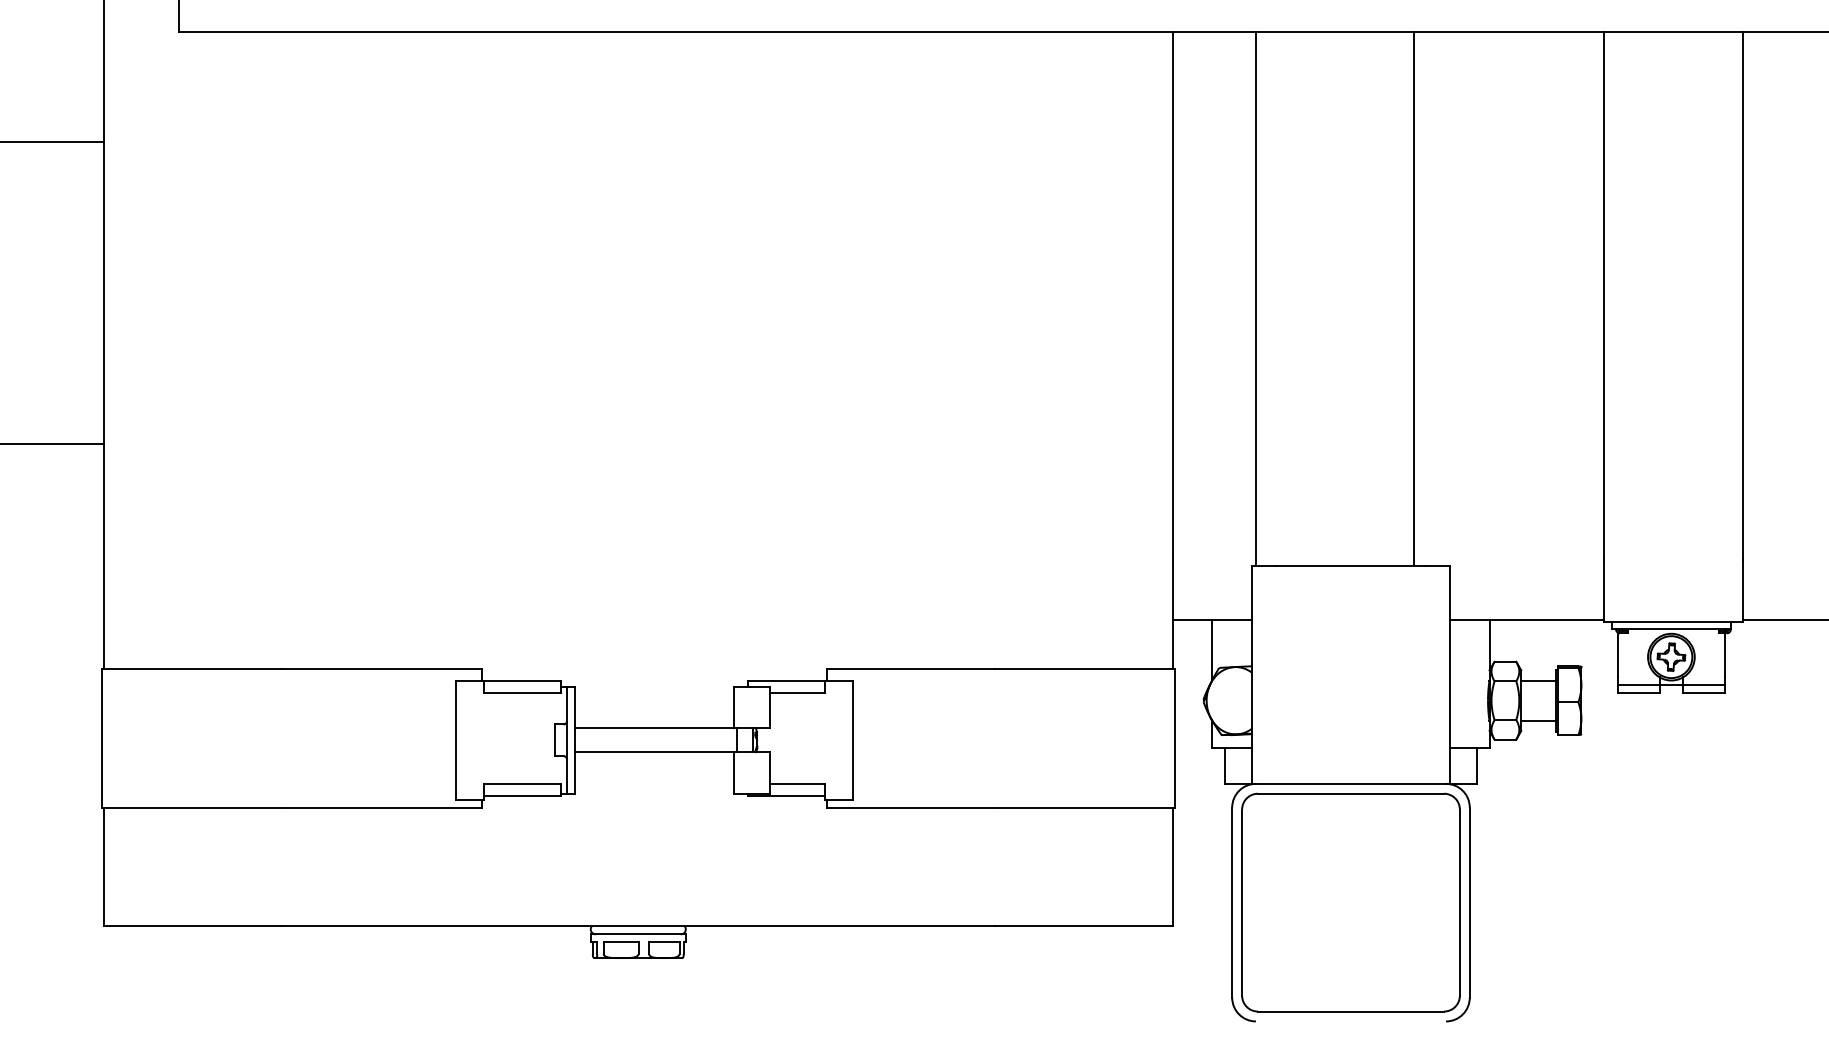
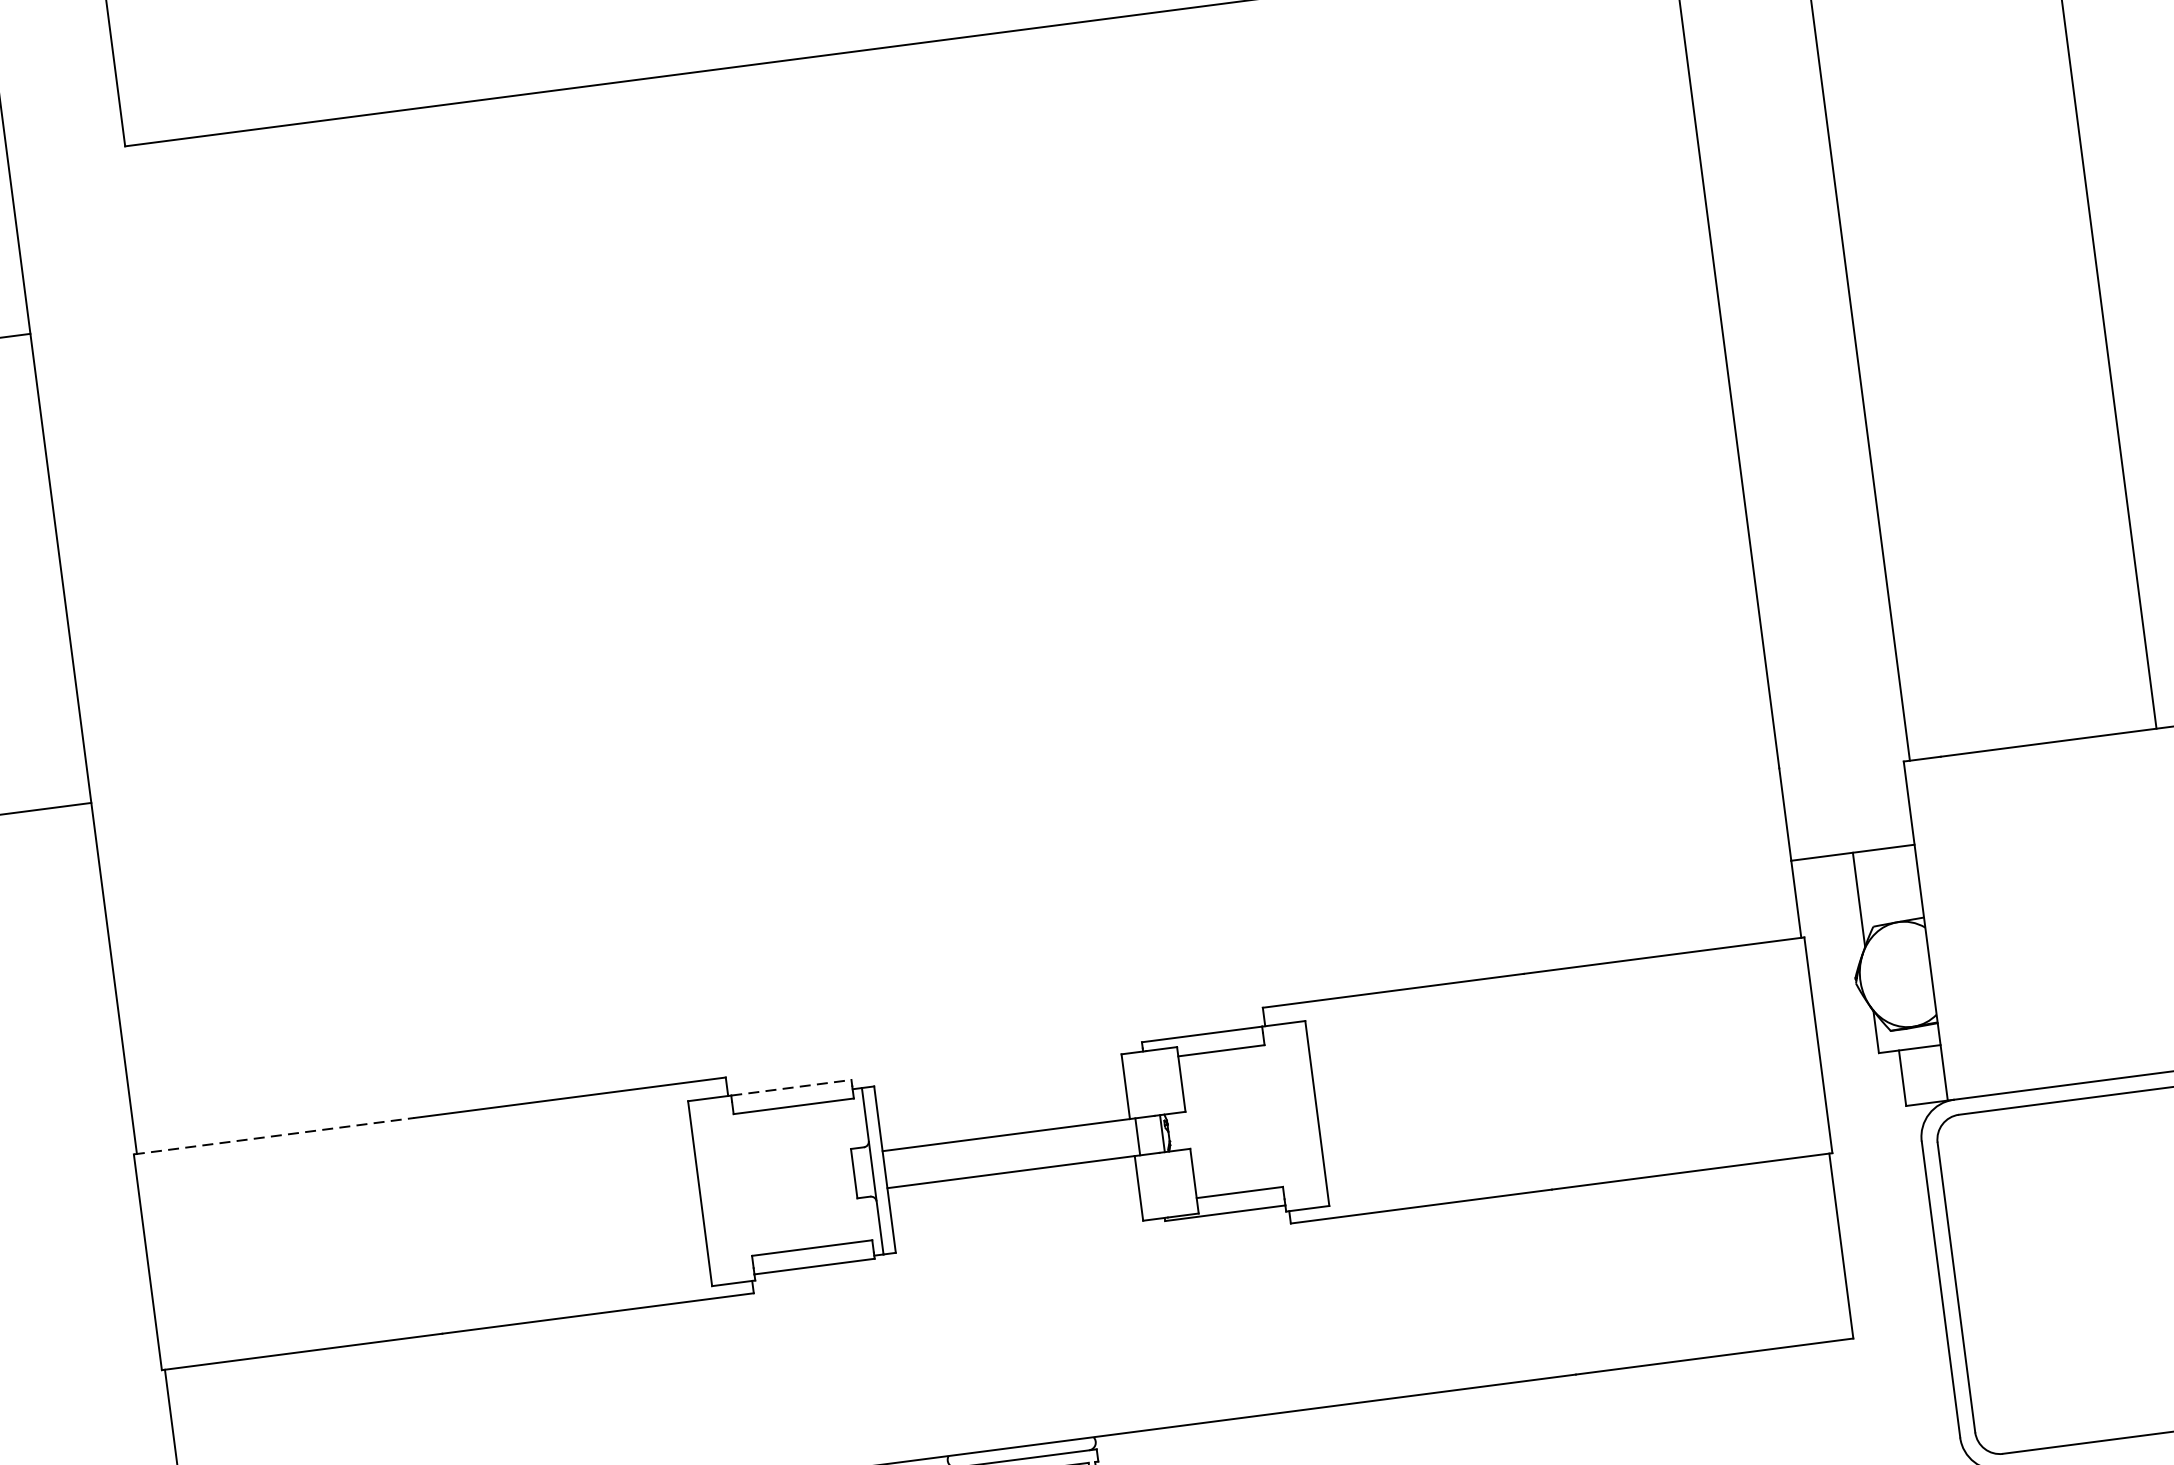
line: (192, 669) -> (275, 1136), solid -> dashed
line: (522, 680) -> (791, 1087), solid -> dashed

